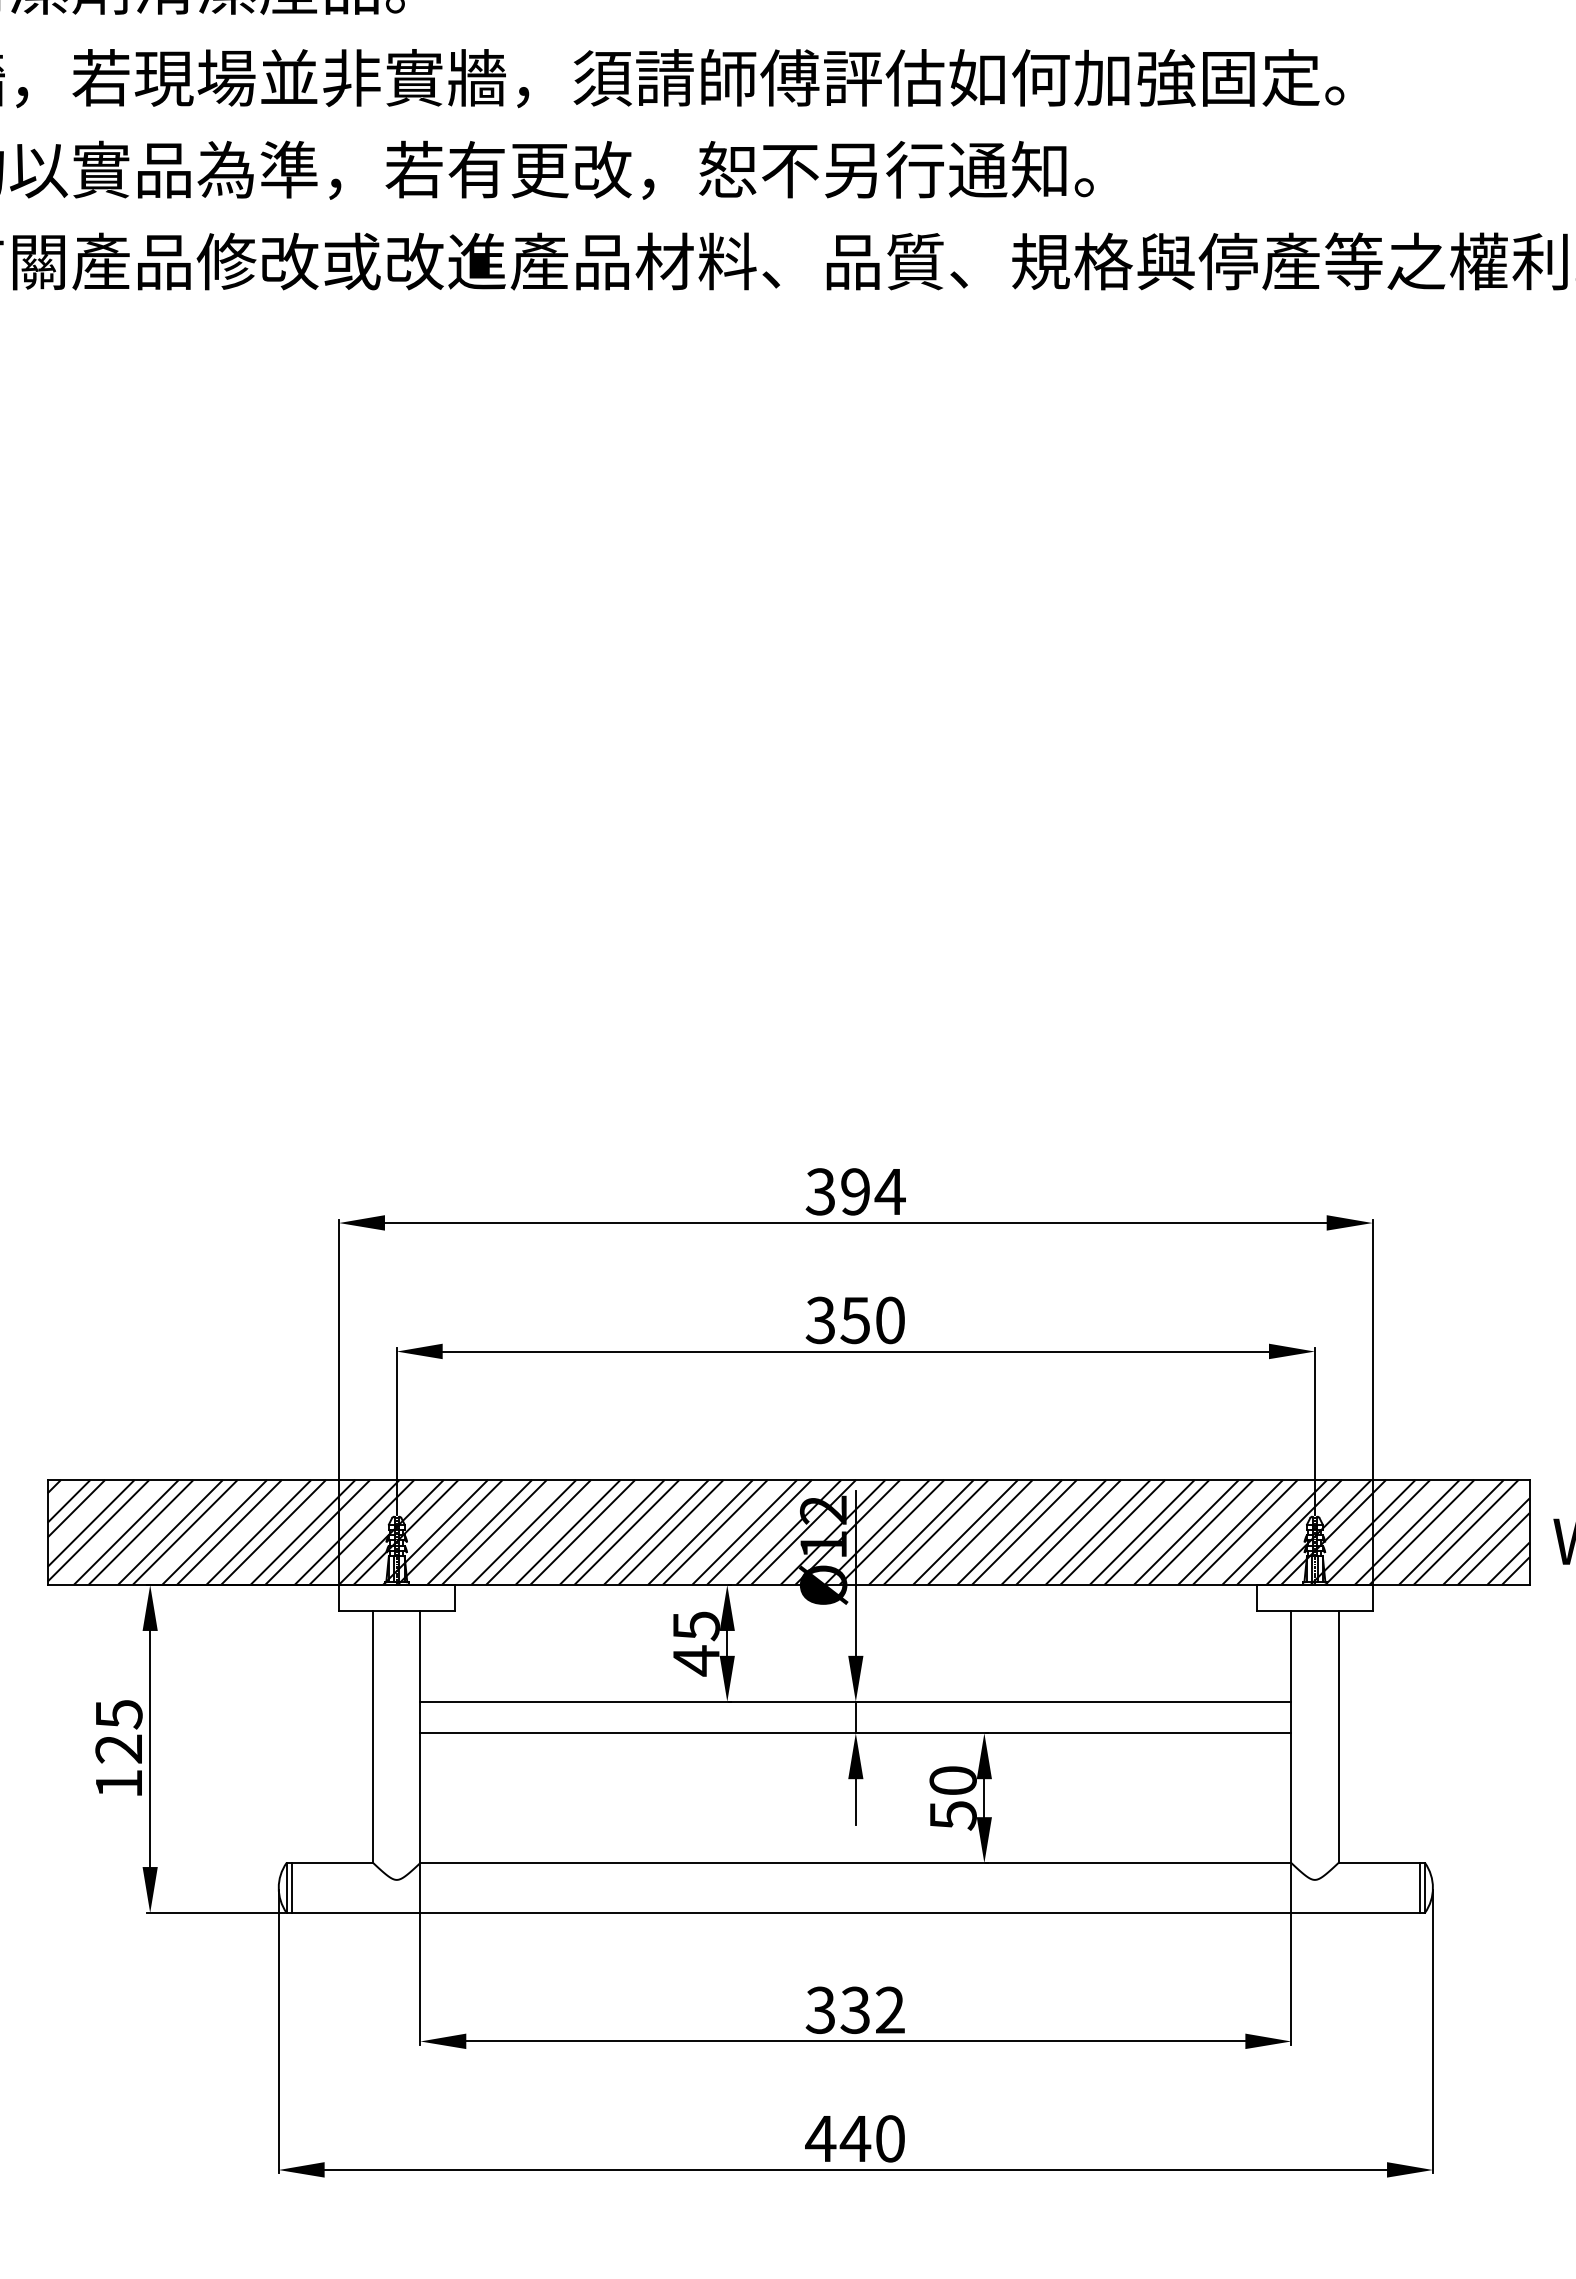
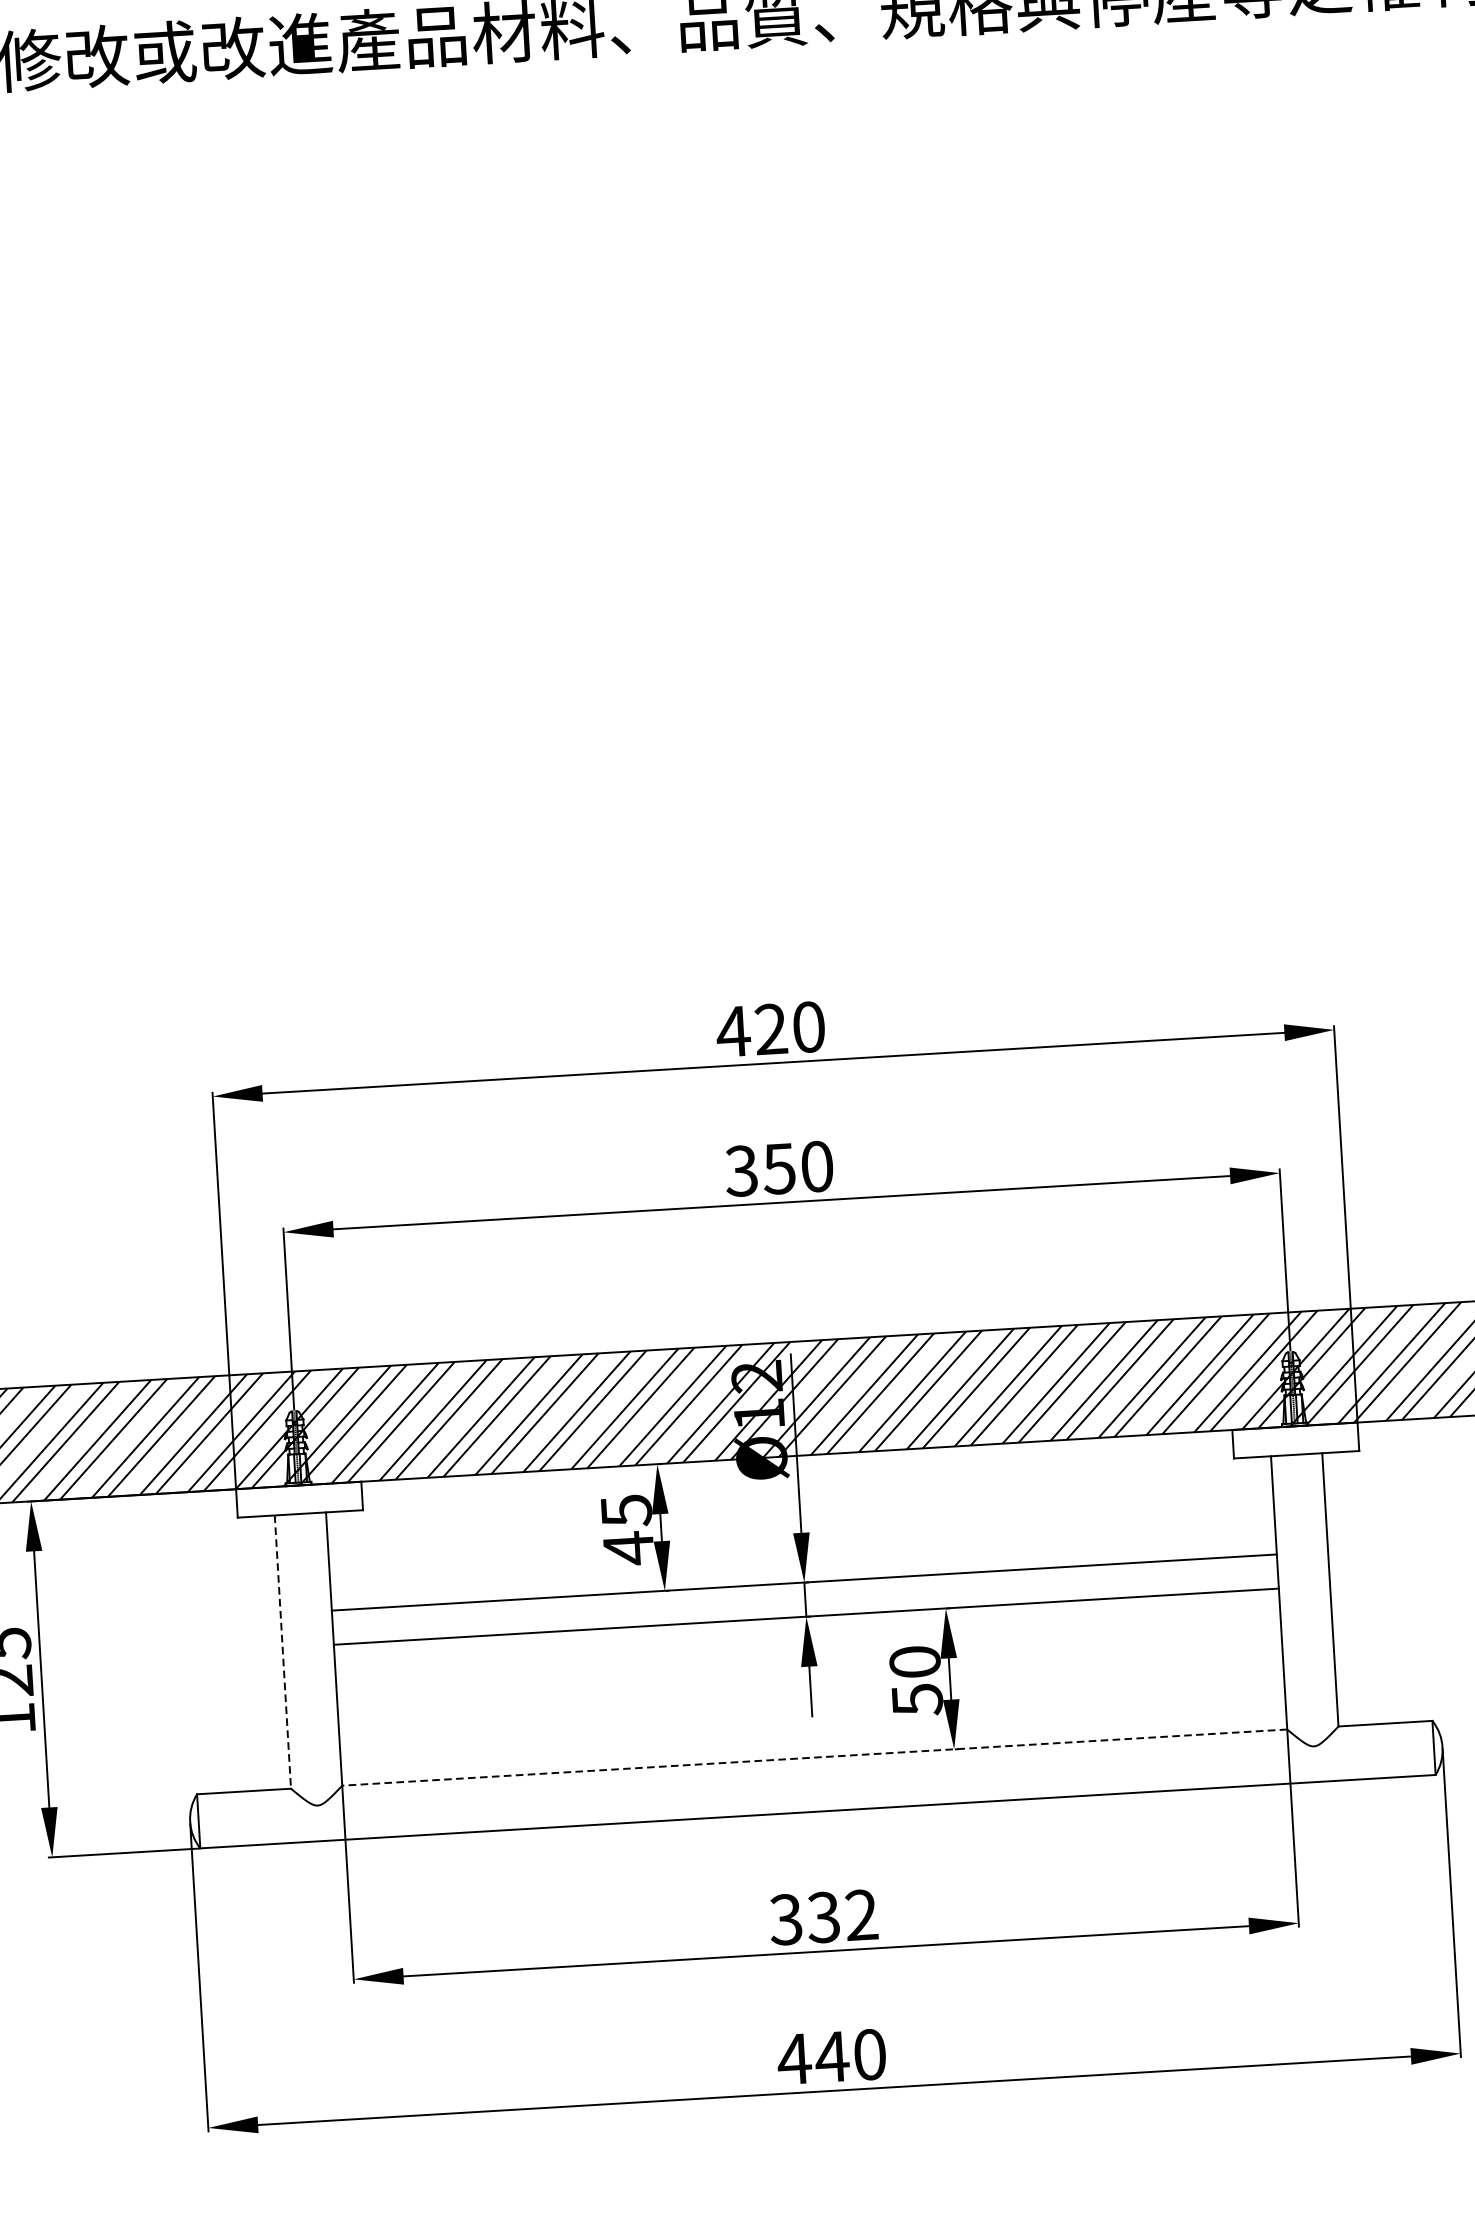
text: (855, 1191) -> (771, 1029), 394 -> 420
line: (373, 1737) -> (283, 1652), solid -> dashed
line: (855, 1862) -> (814, 1757), solid -> dashed
line: (291, 1887) -> (203, 1820), removed
line: (1419, 1887) -> (1427, 1747), removed

